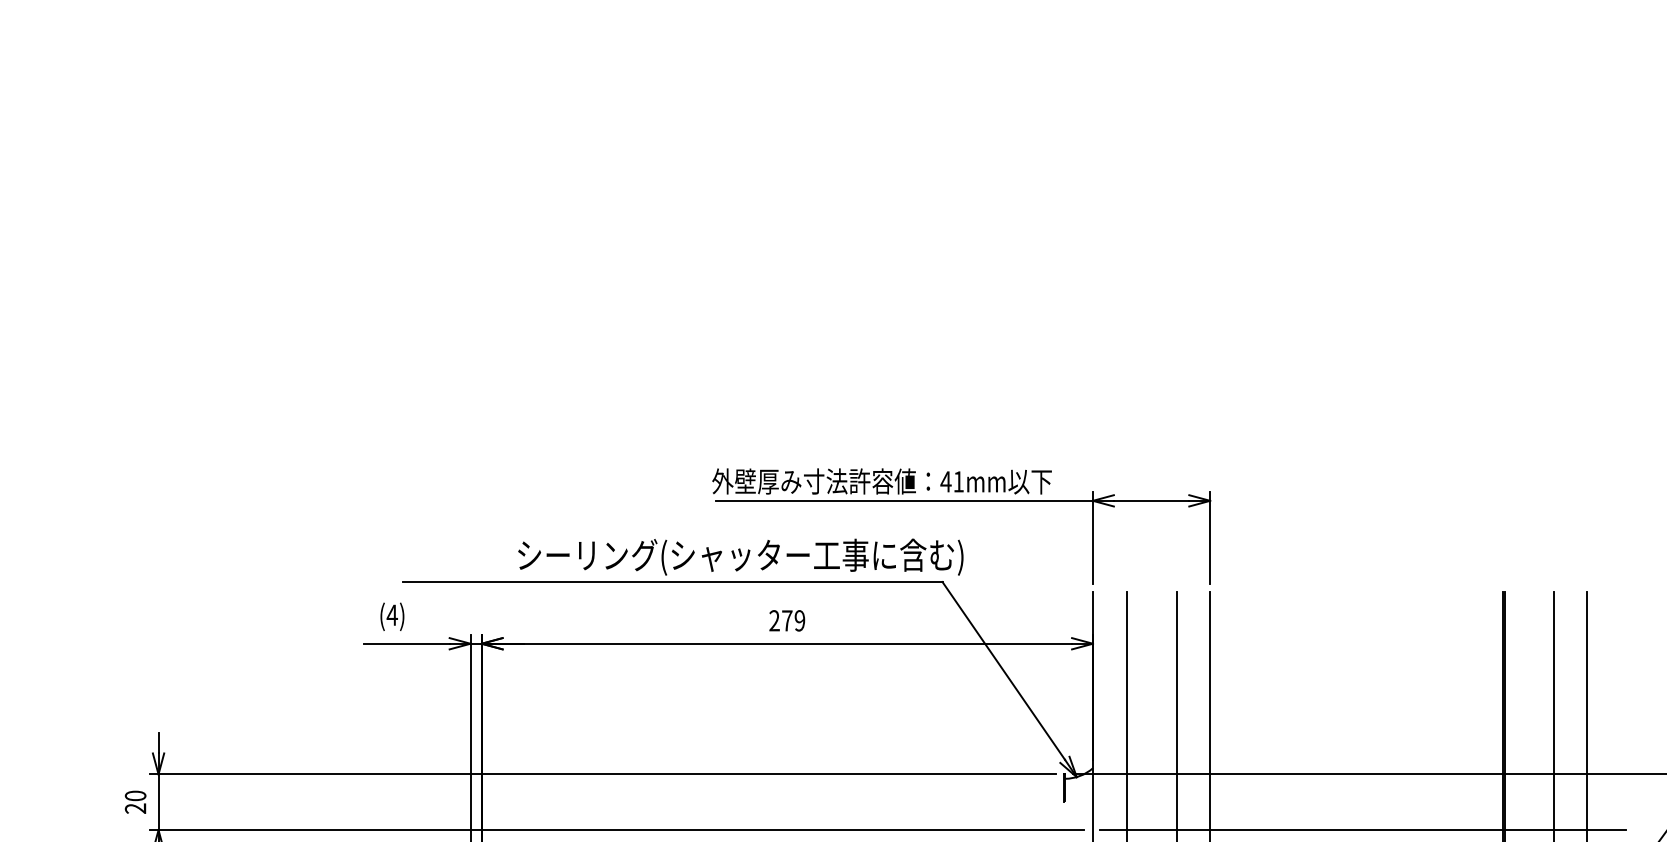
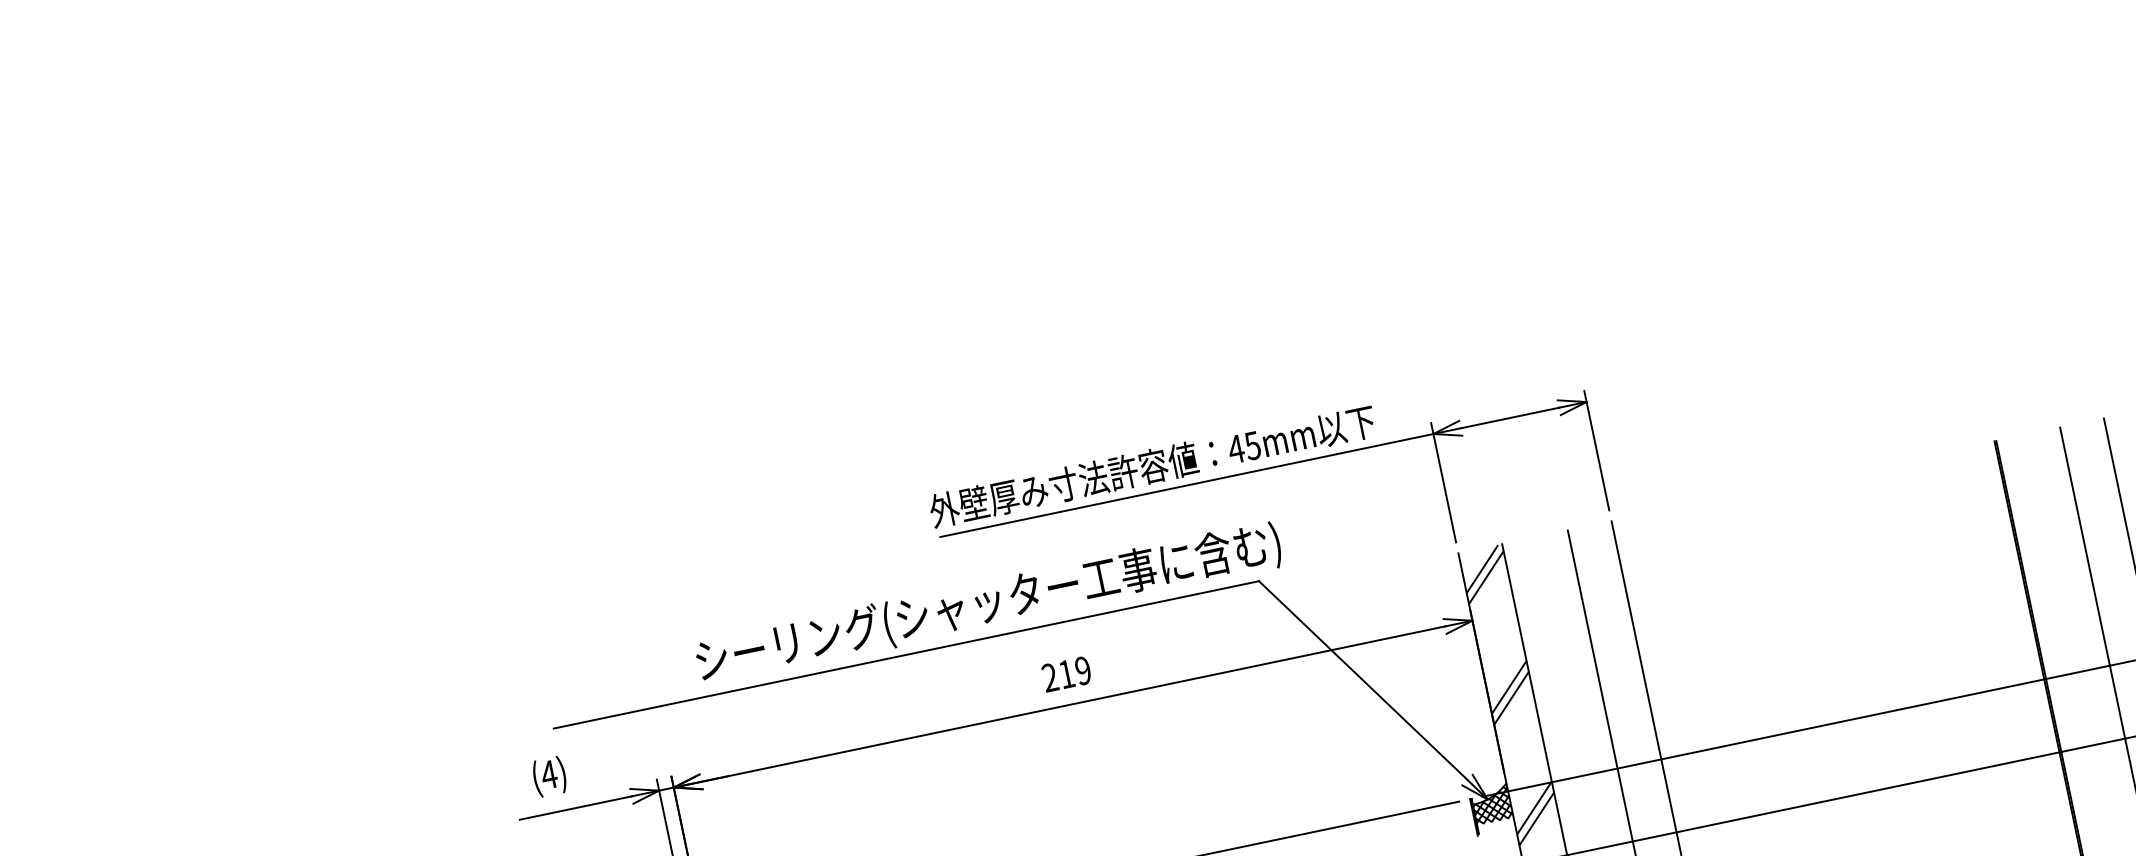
text: (958, 481) -> (1252, 445), 41mm -> 45mm
text: (787, 620) -> (1066, 673), 279 -> 219
hatch: (1109, 703) -> (1510, 694), added
hatch: (1079, 782) -> (1492, 805), added

